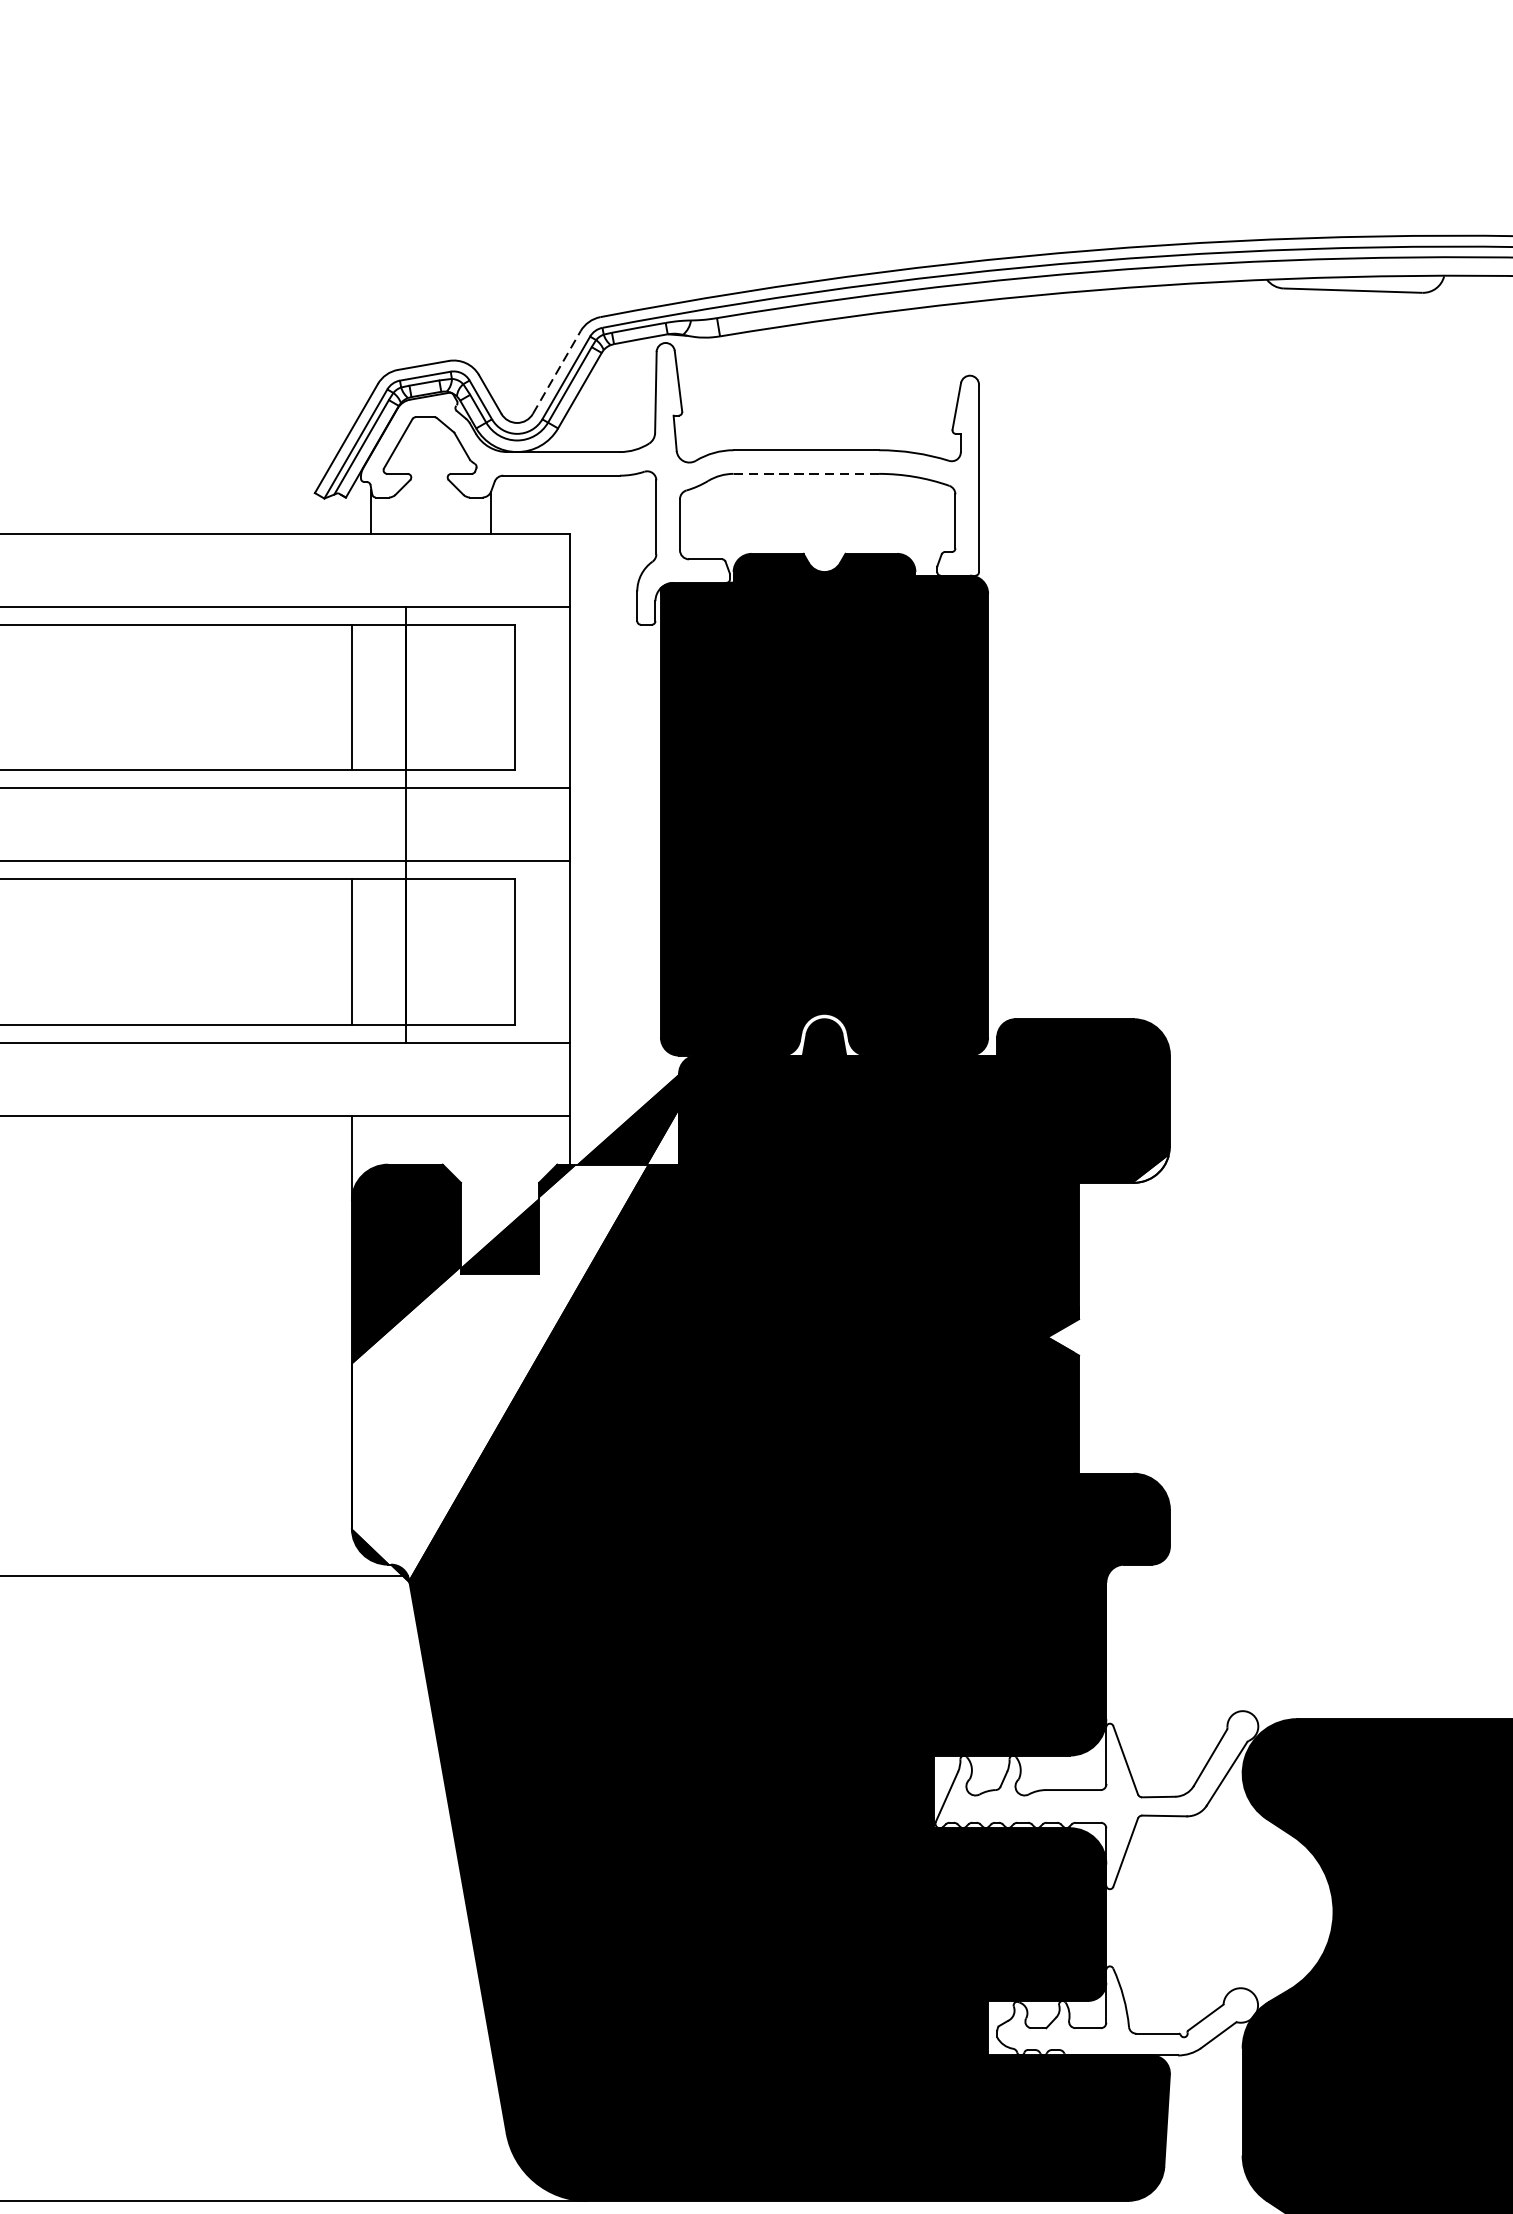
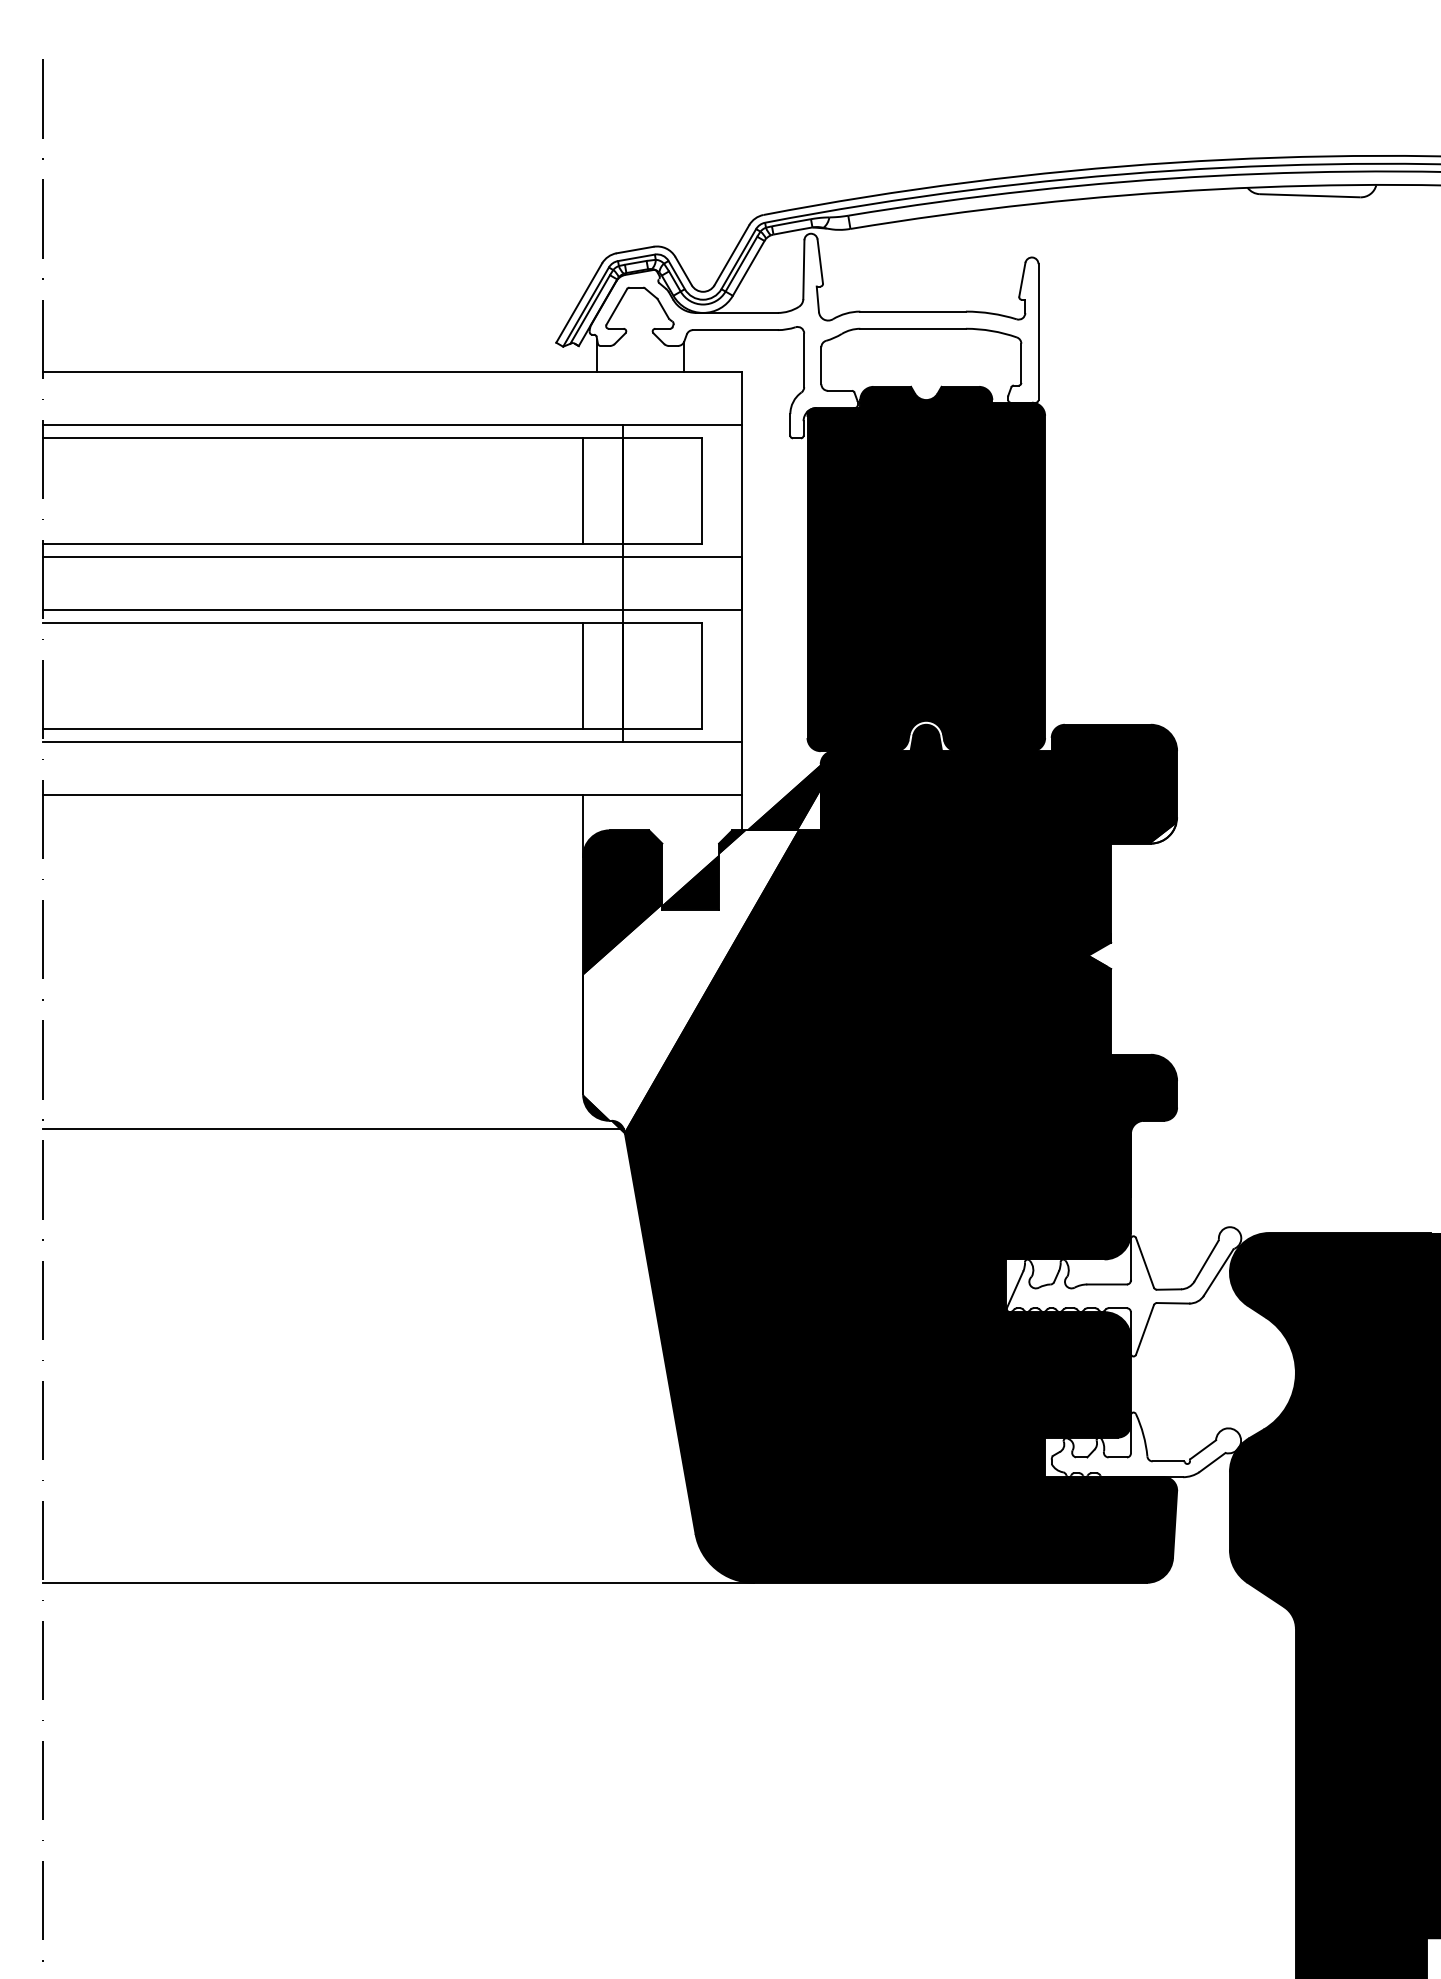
line: (556, 372) -> (731, 255), dashed -> solid
line: (806, 473) -> (913, 328), dashed -> solid

